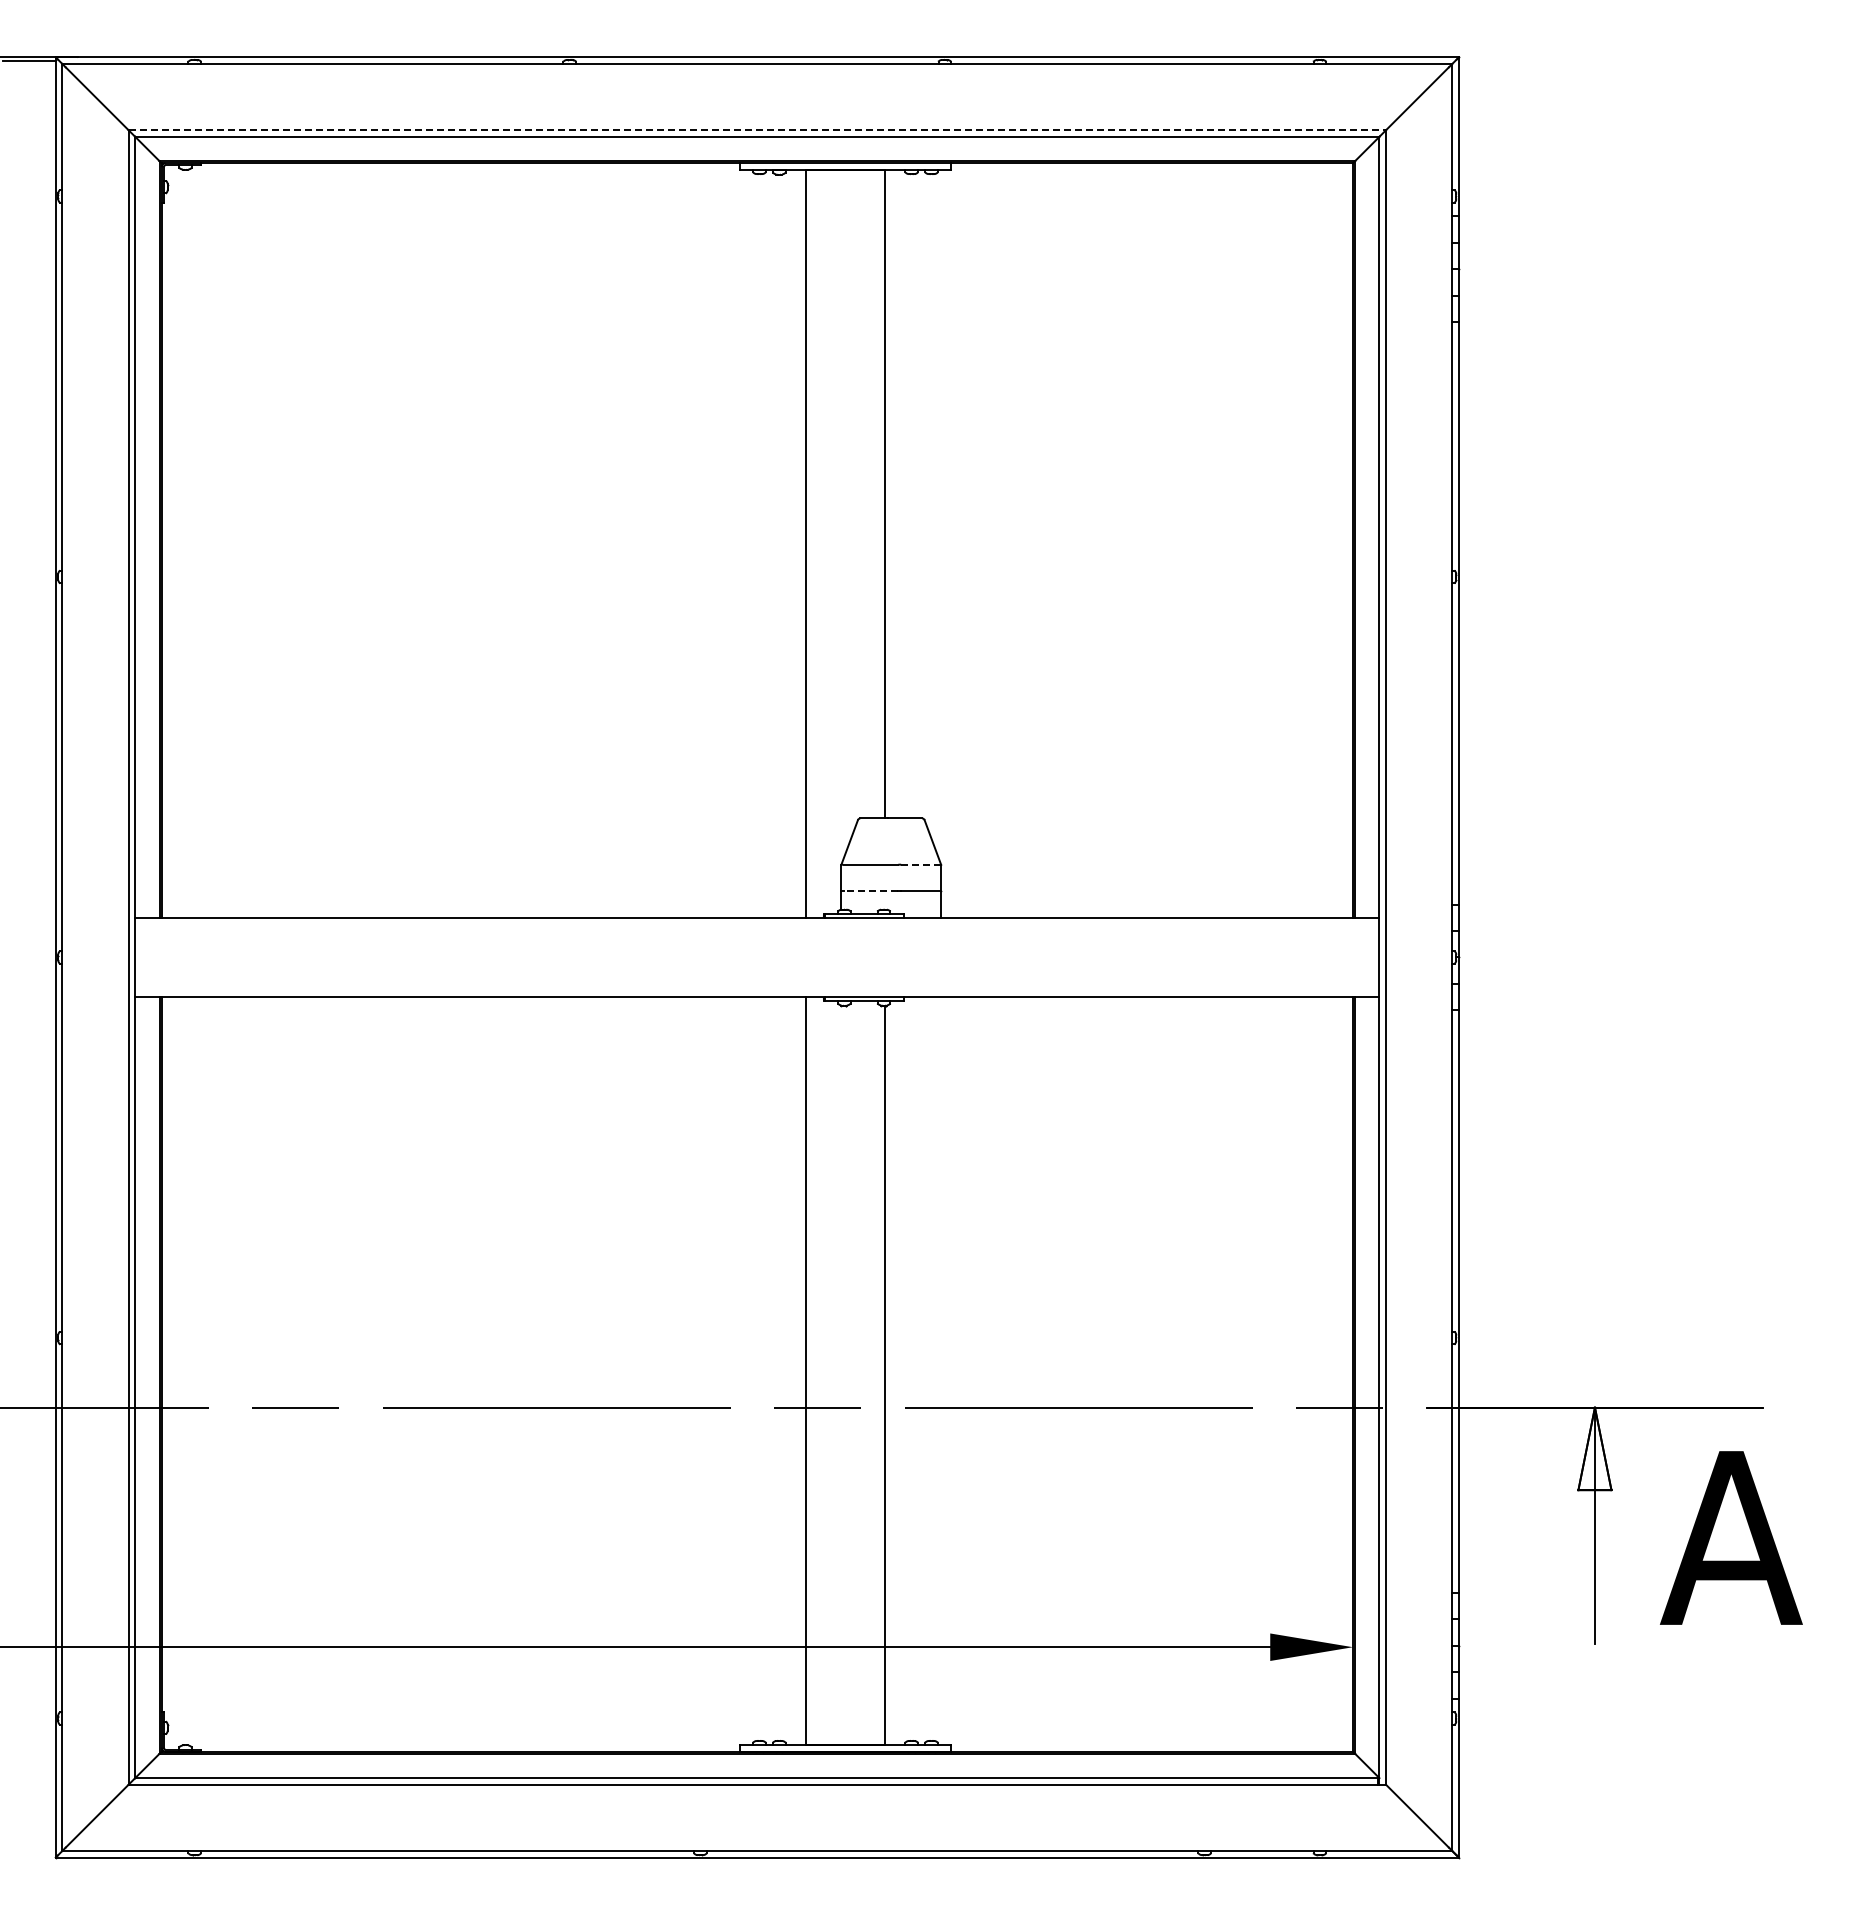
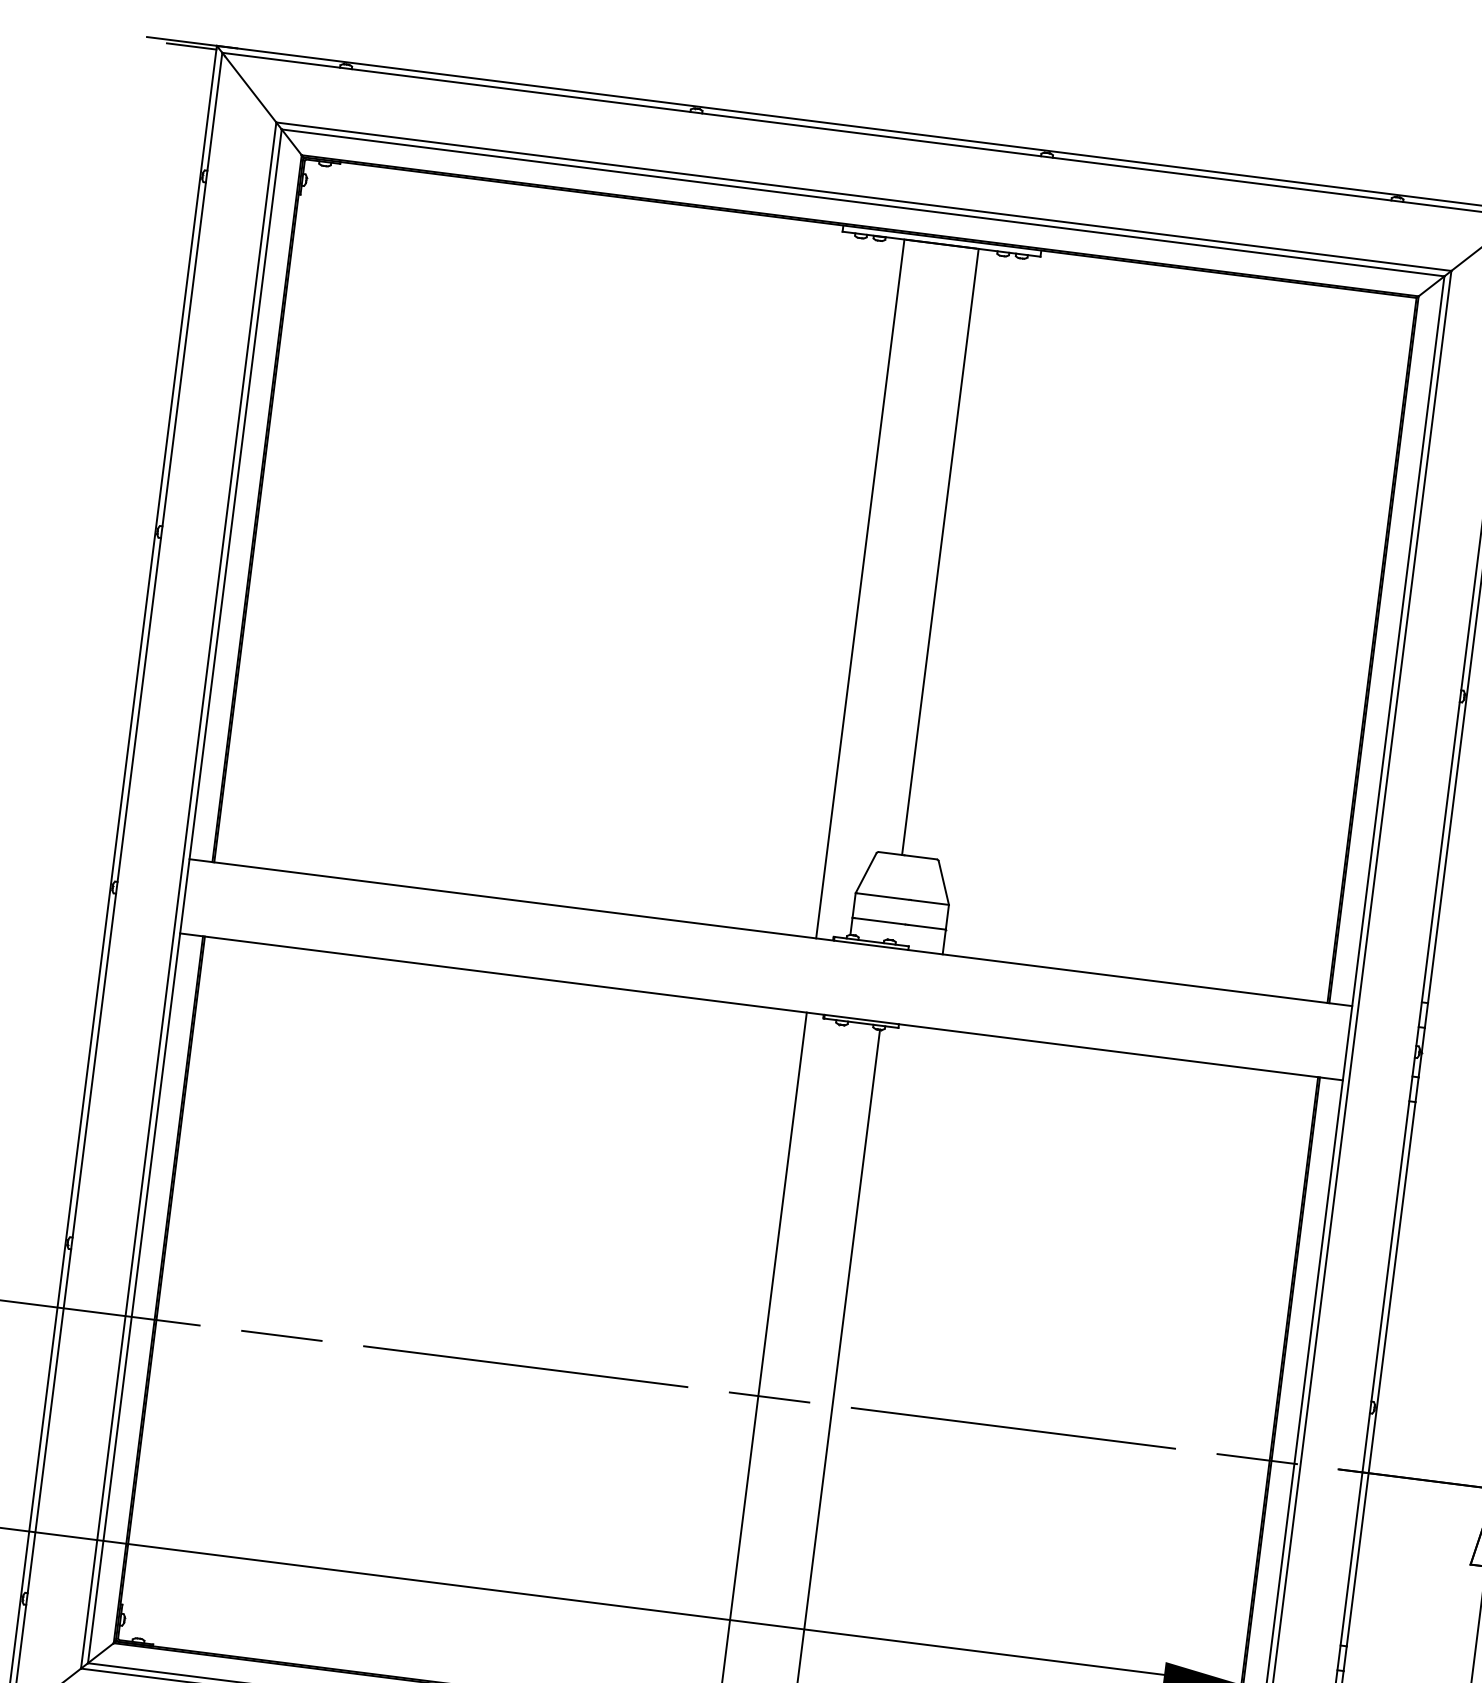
line: (757, 130) -> (864, 197), dashed -> solid
line: (920, 864) -> (929, 902), dashed -> solid
line: (870, 891) -> (879, 921), dashed -> solid

